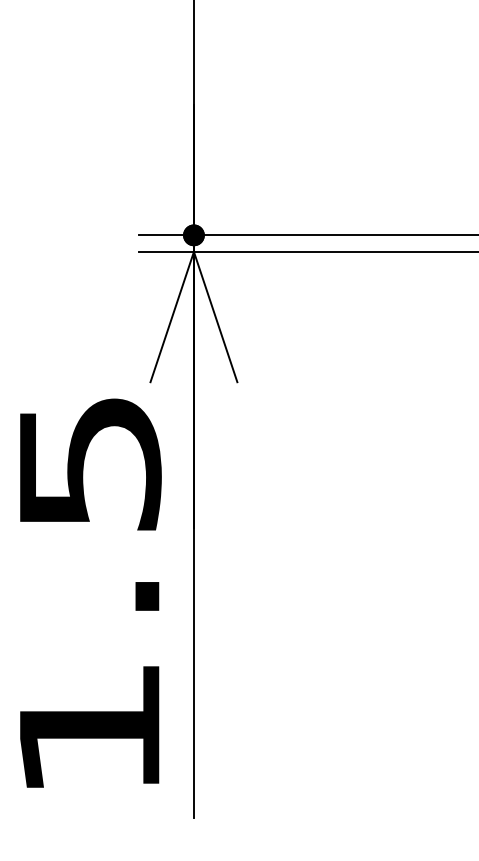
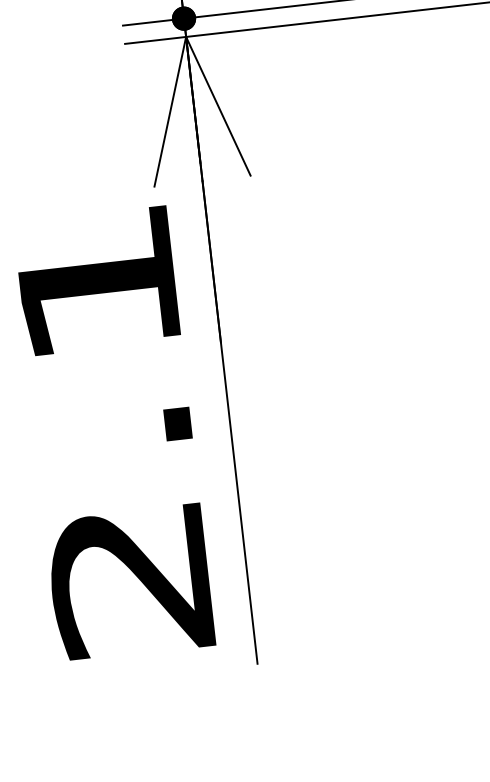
text: (89, 597) -> (114, 432), 1.5 -> 2.1

